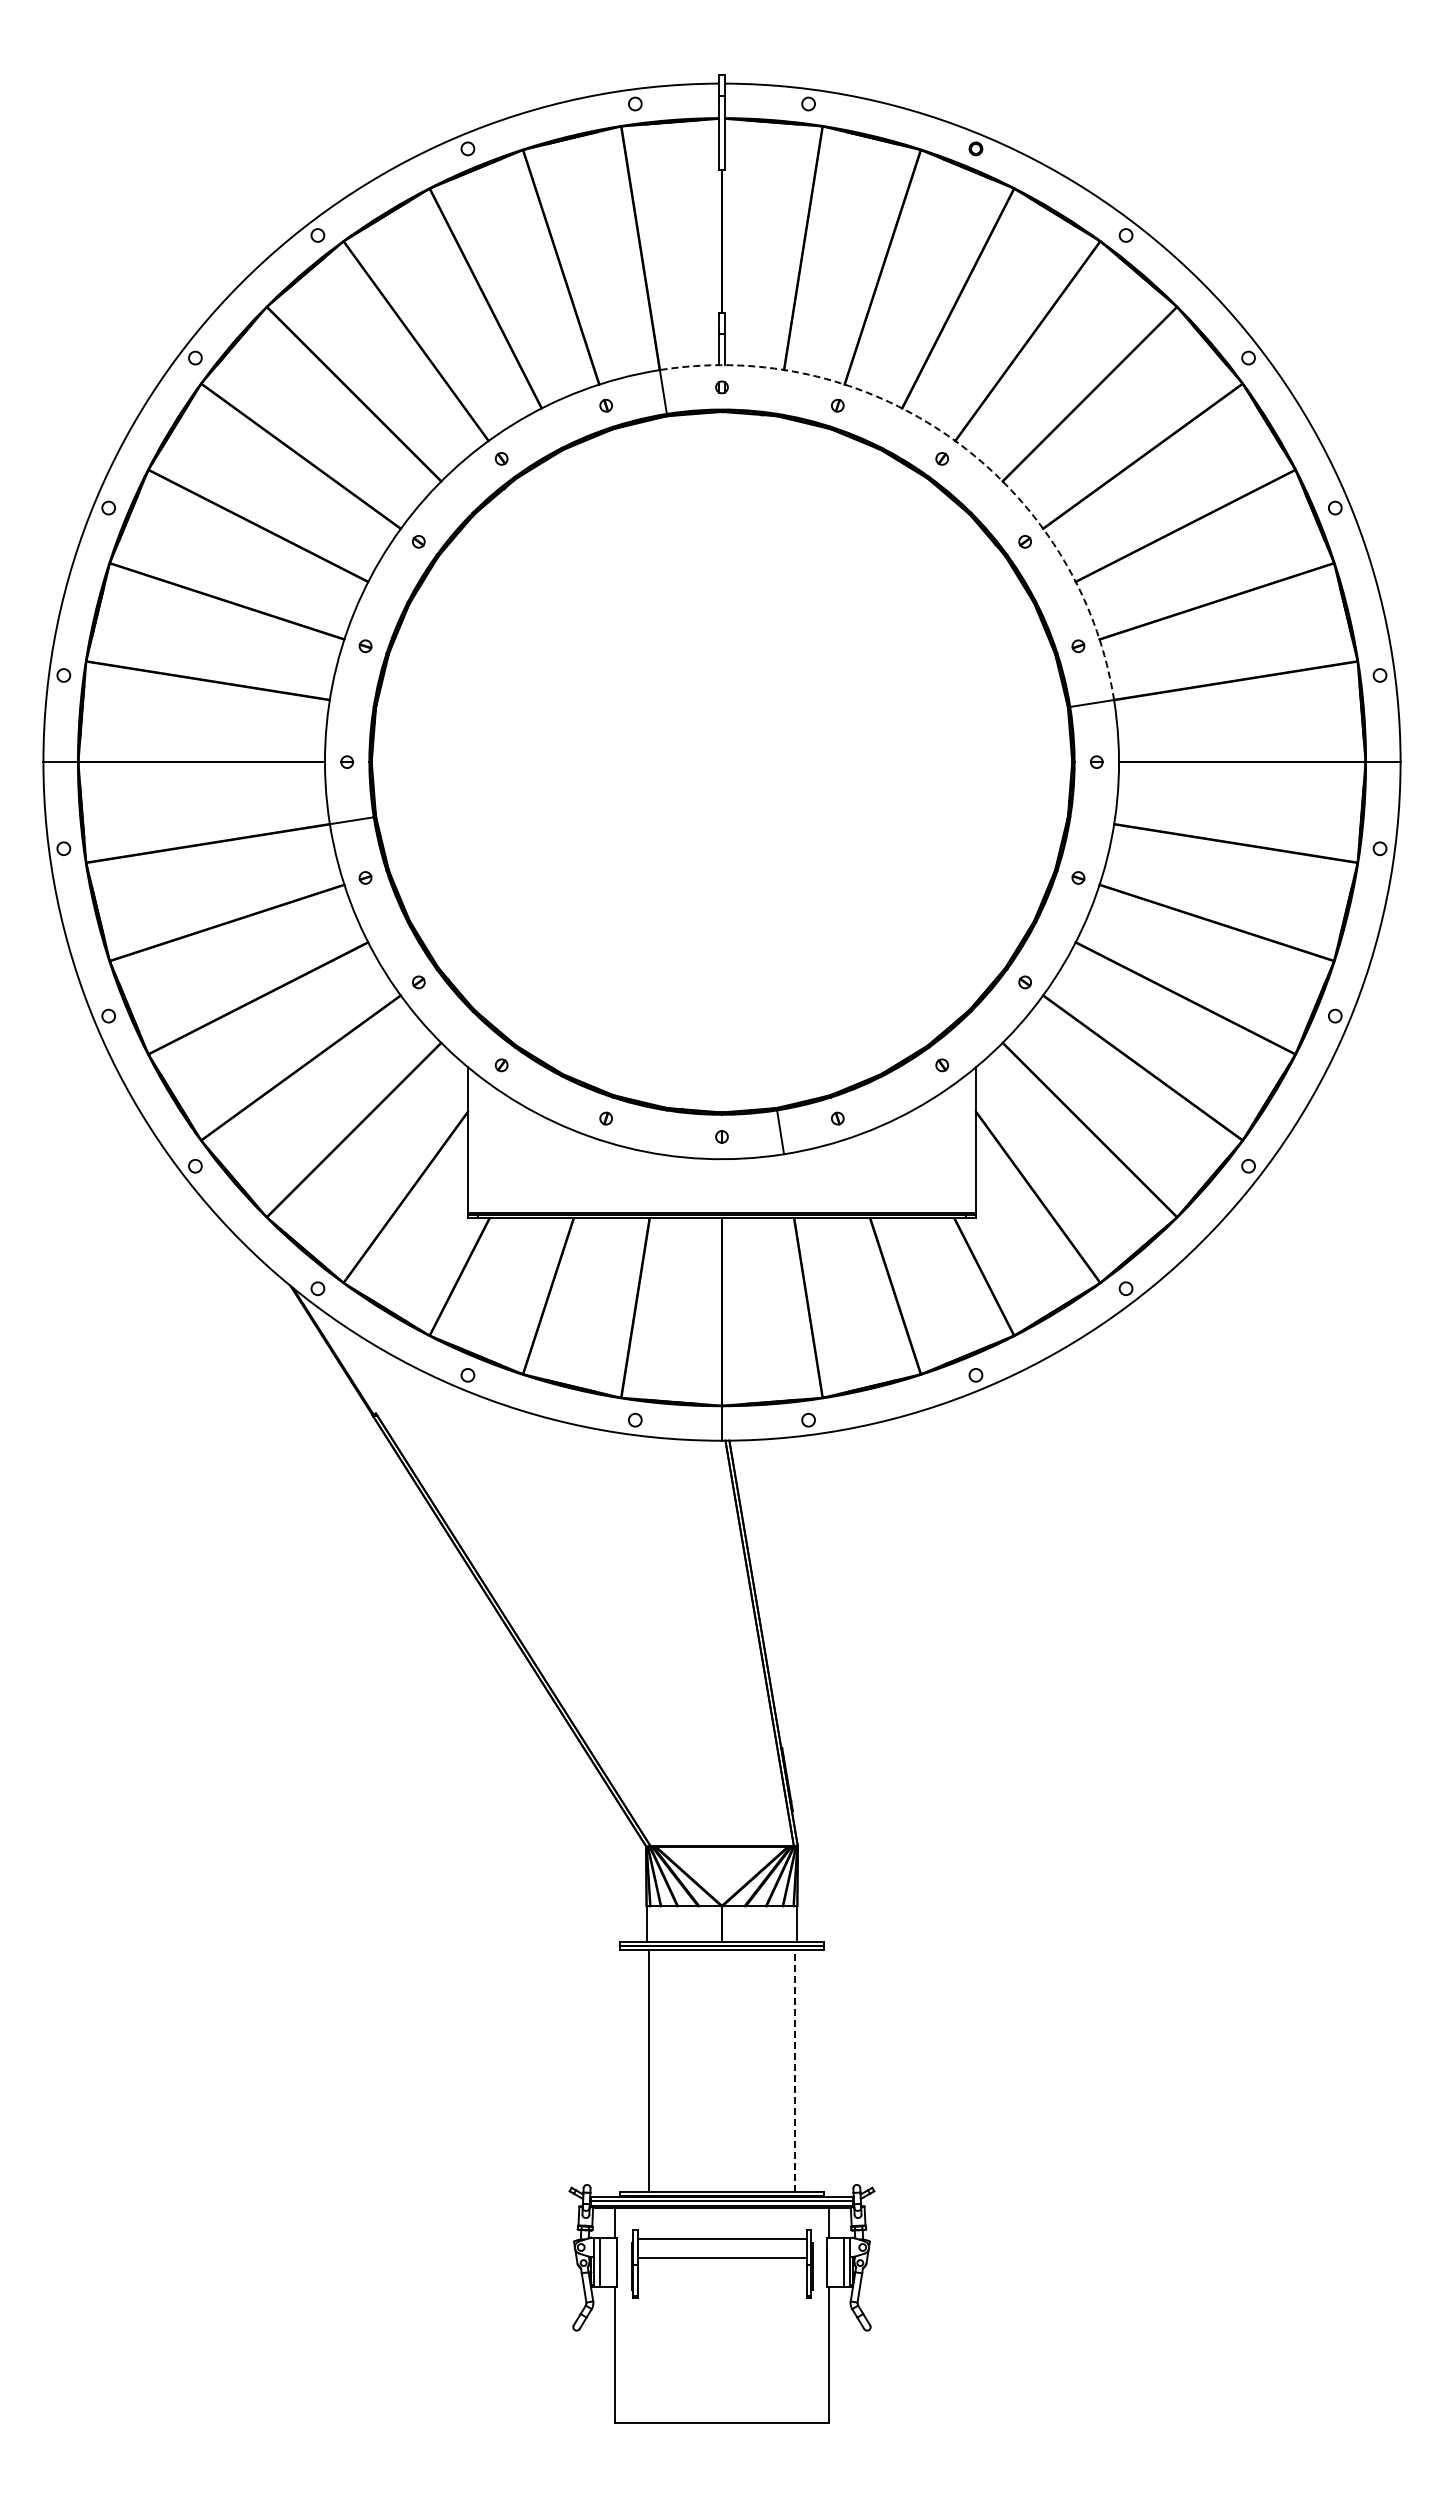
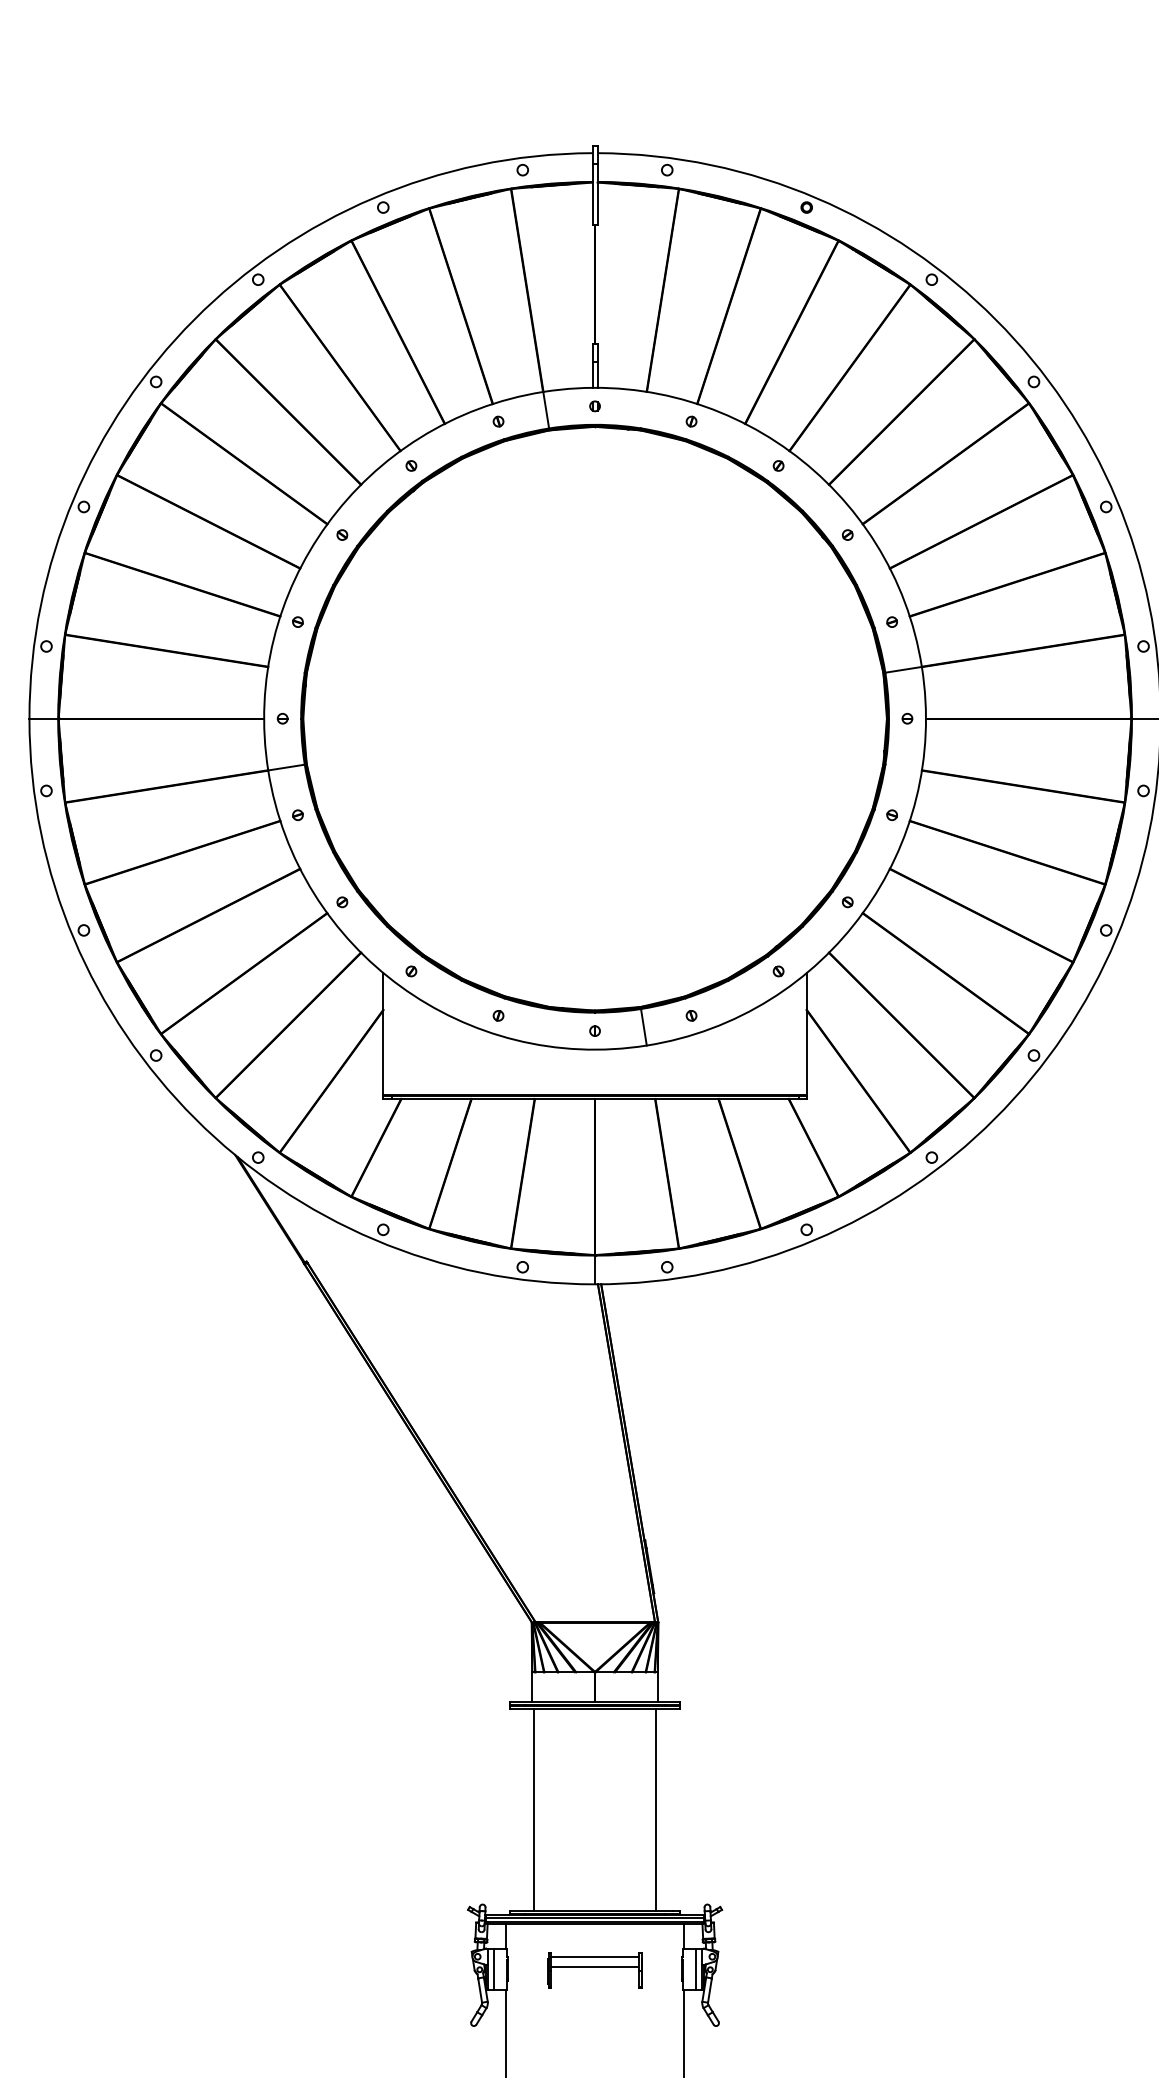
arc: (955, 441) -> (789, 451), dashed -> solid
line: (794, 2070) -> (655, 1809), dashed -> solid
part: (721, 2263) -> (594, 1970), size x0.62

